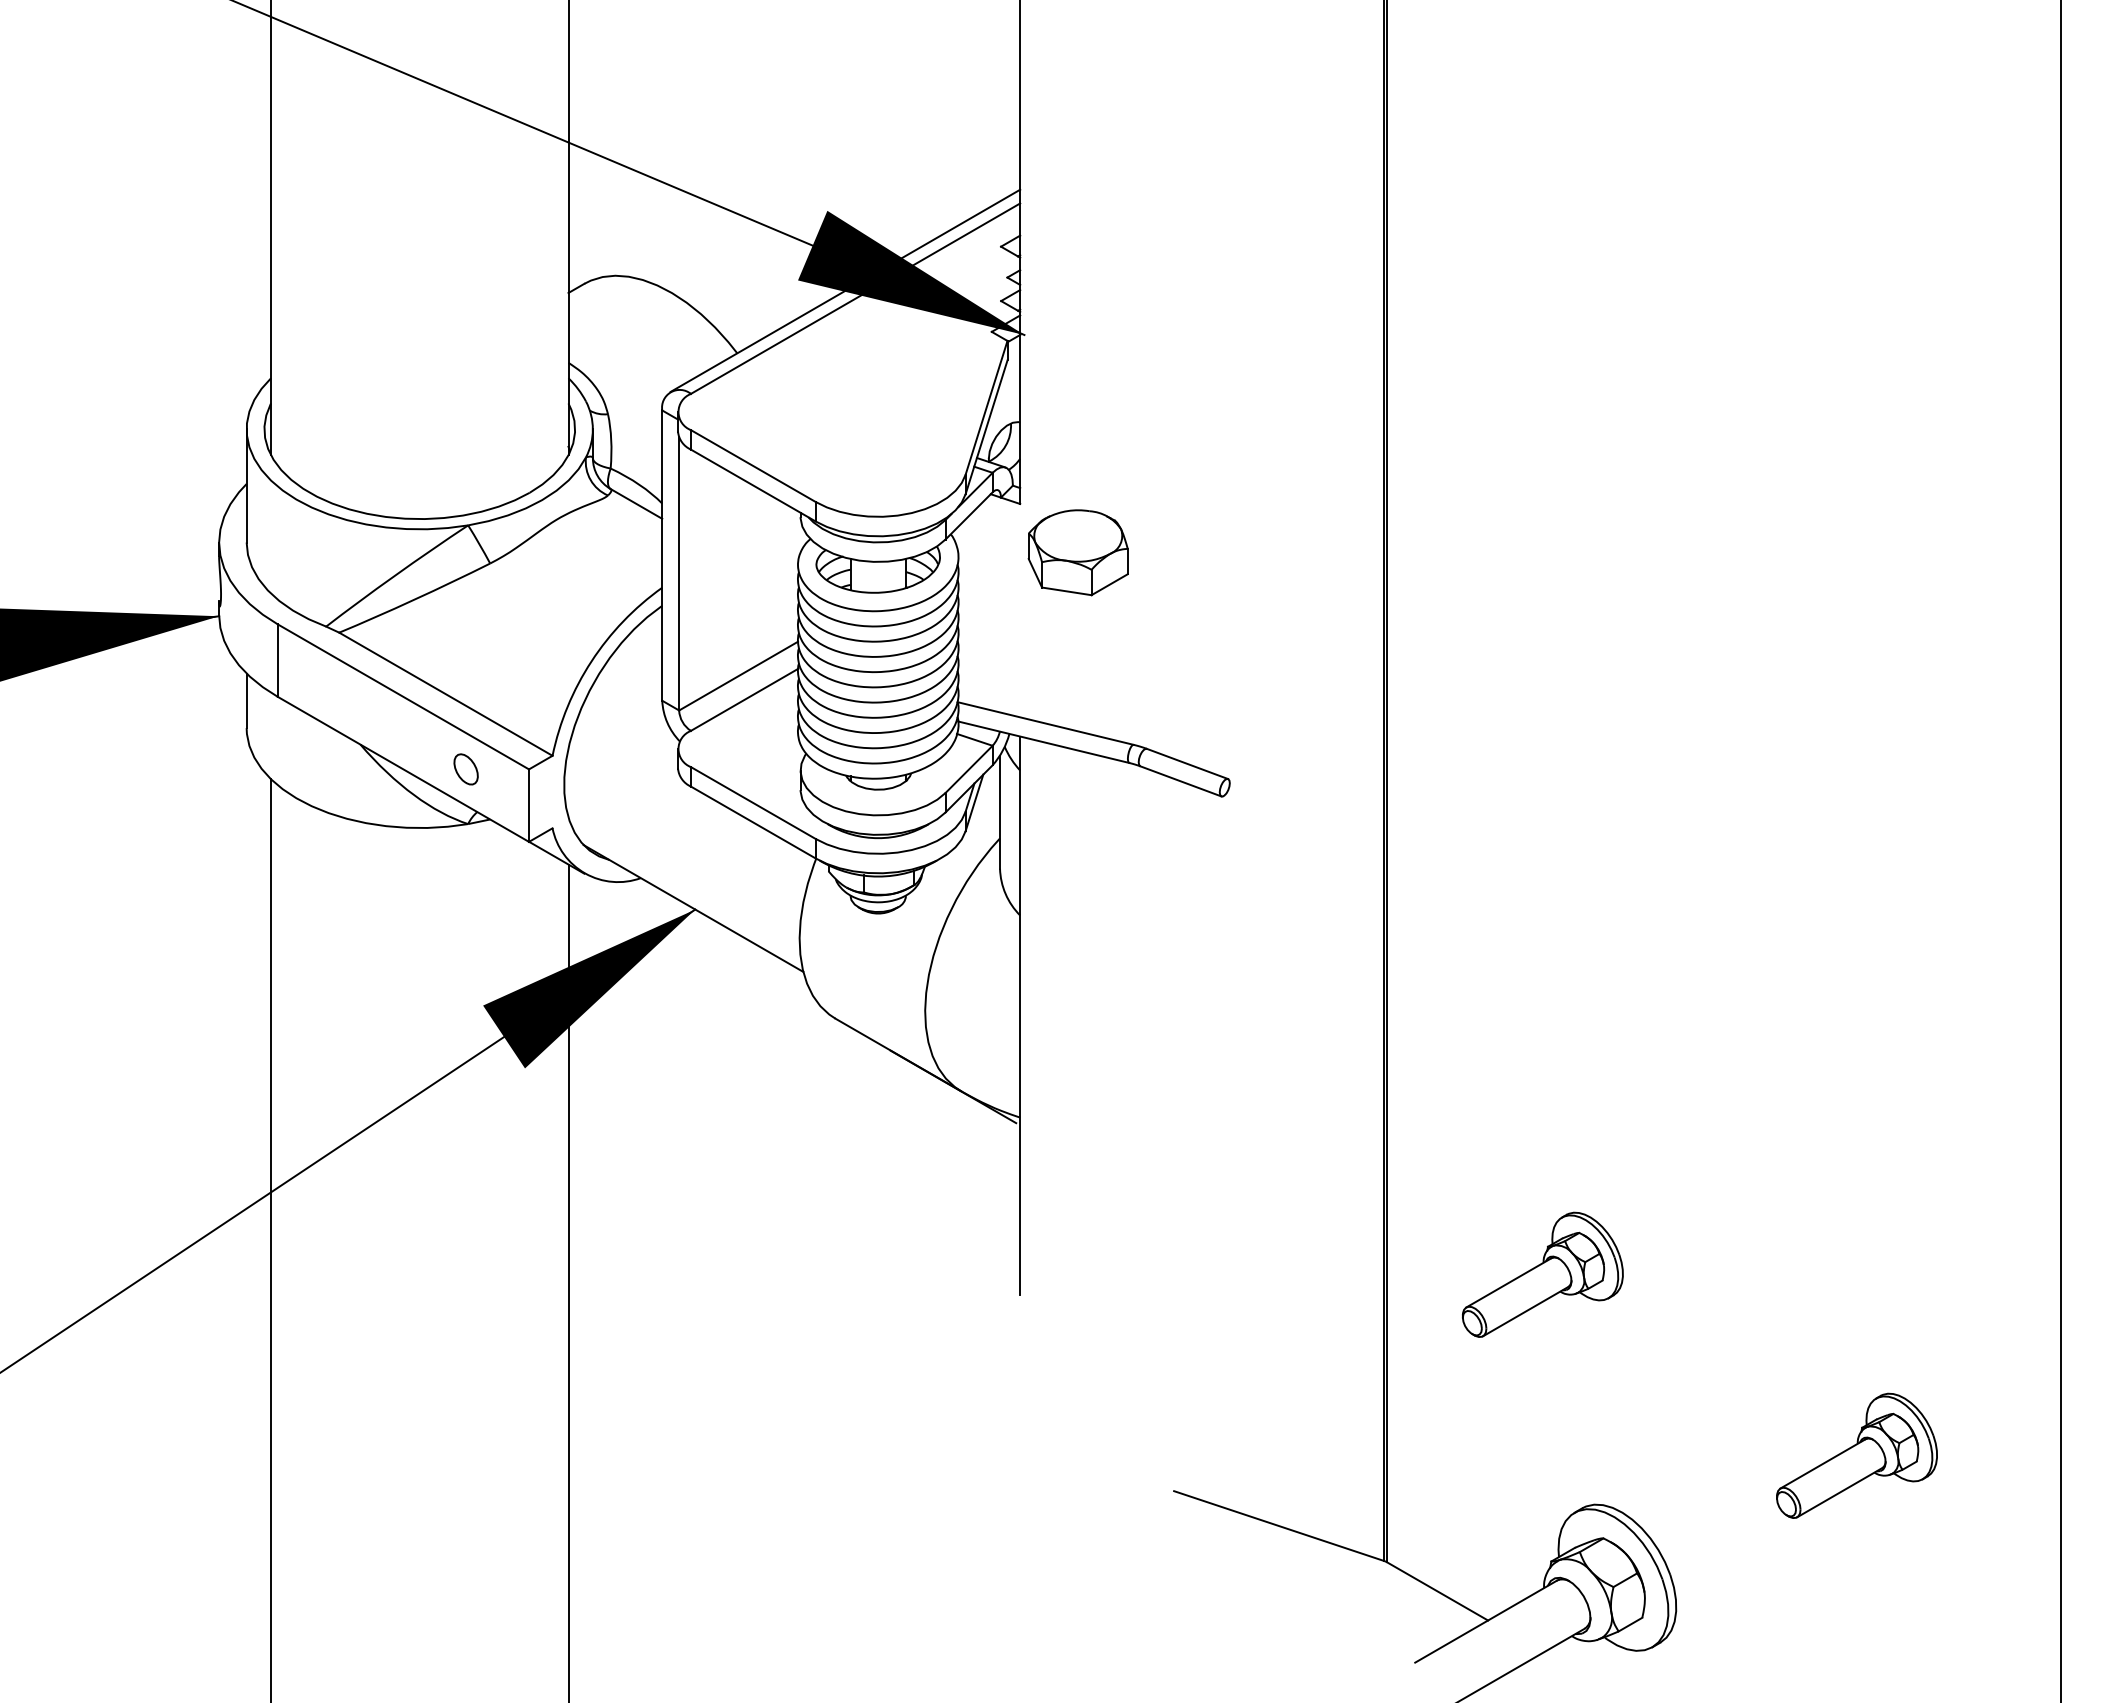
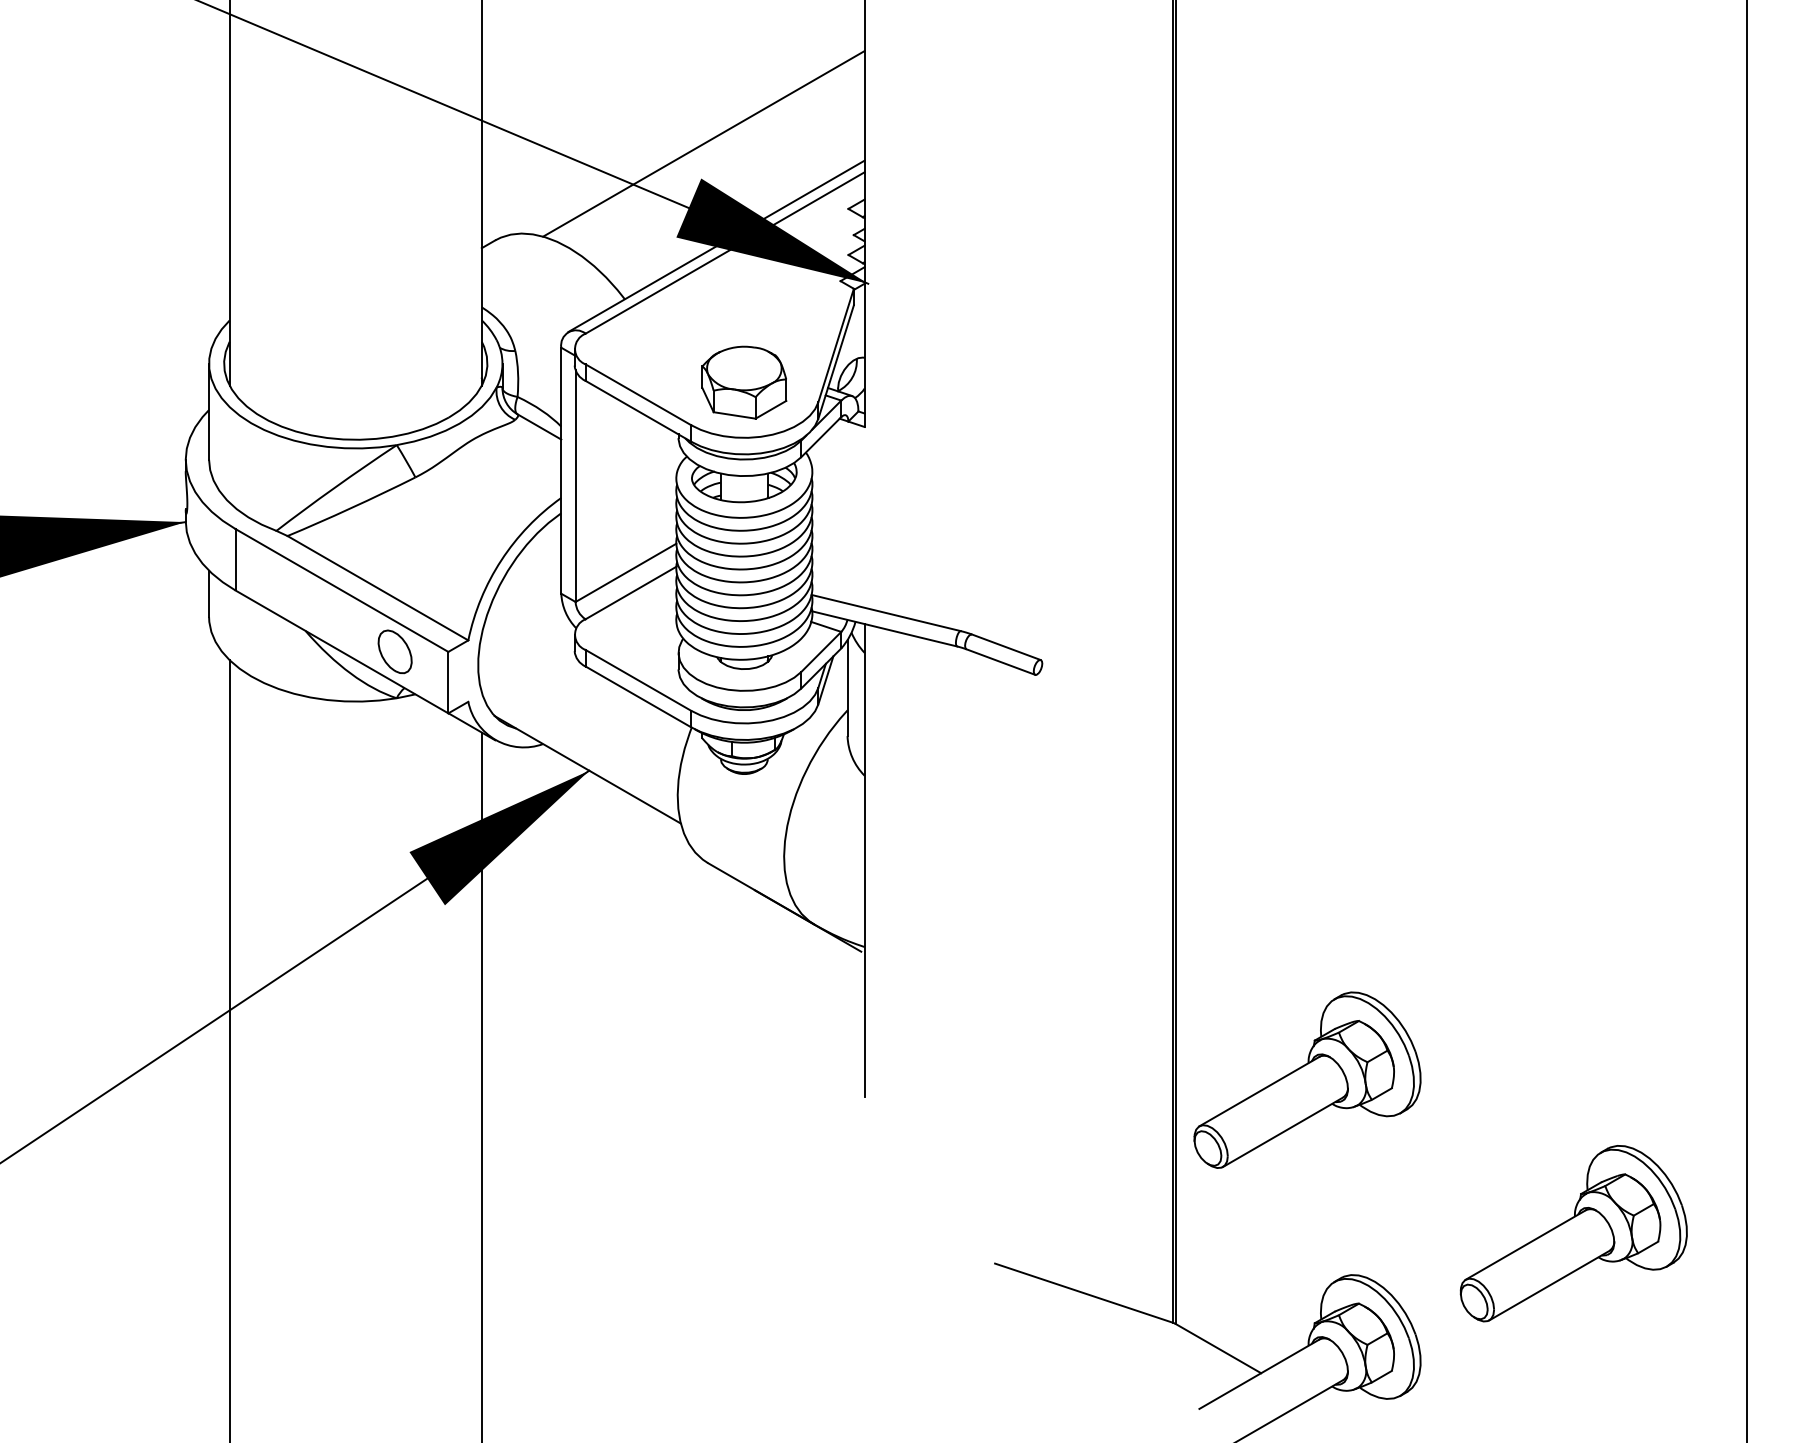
line: (830, 169) -> (703, 143), added
part: (1077, 552) -> (743, 382), moved
part: (465, 769) -> (394, 652), size x1.67
part: (1542, 1274) -> (1307, 1079), size x1.67
part: (1856, 1455) -> (1573, 1233), size x1.67

